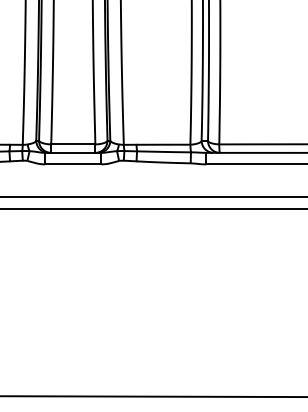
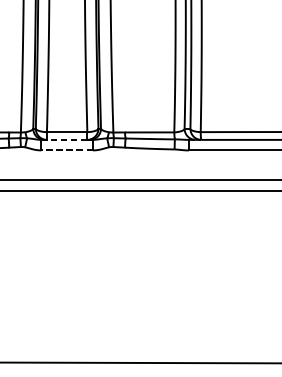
line: (72, 152) -> (66, 139), solid -> dashed
line: (72, 164) -> (66, 150), solid -> dashed

